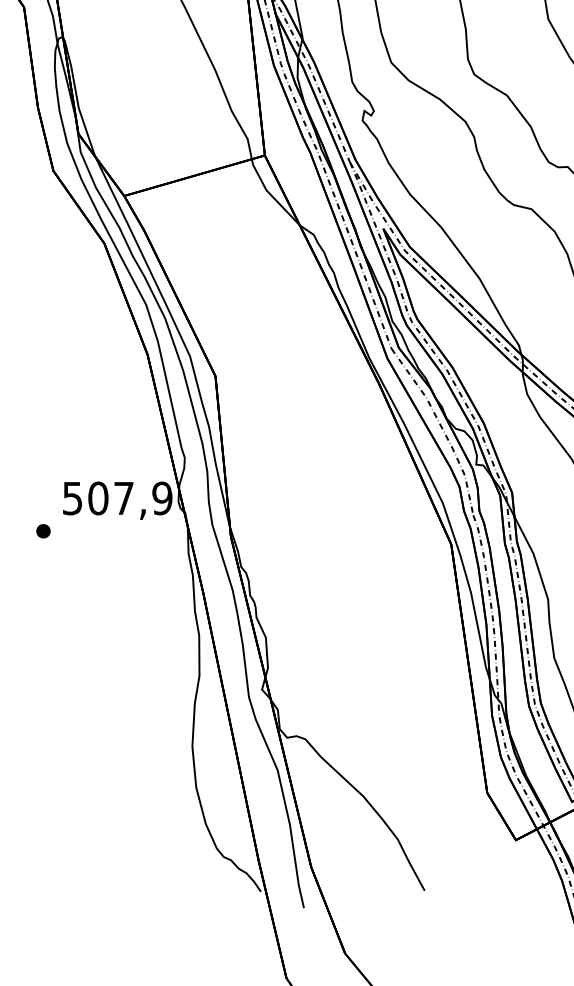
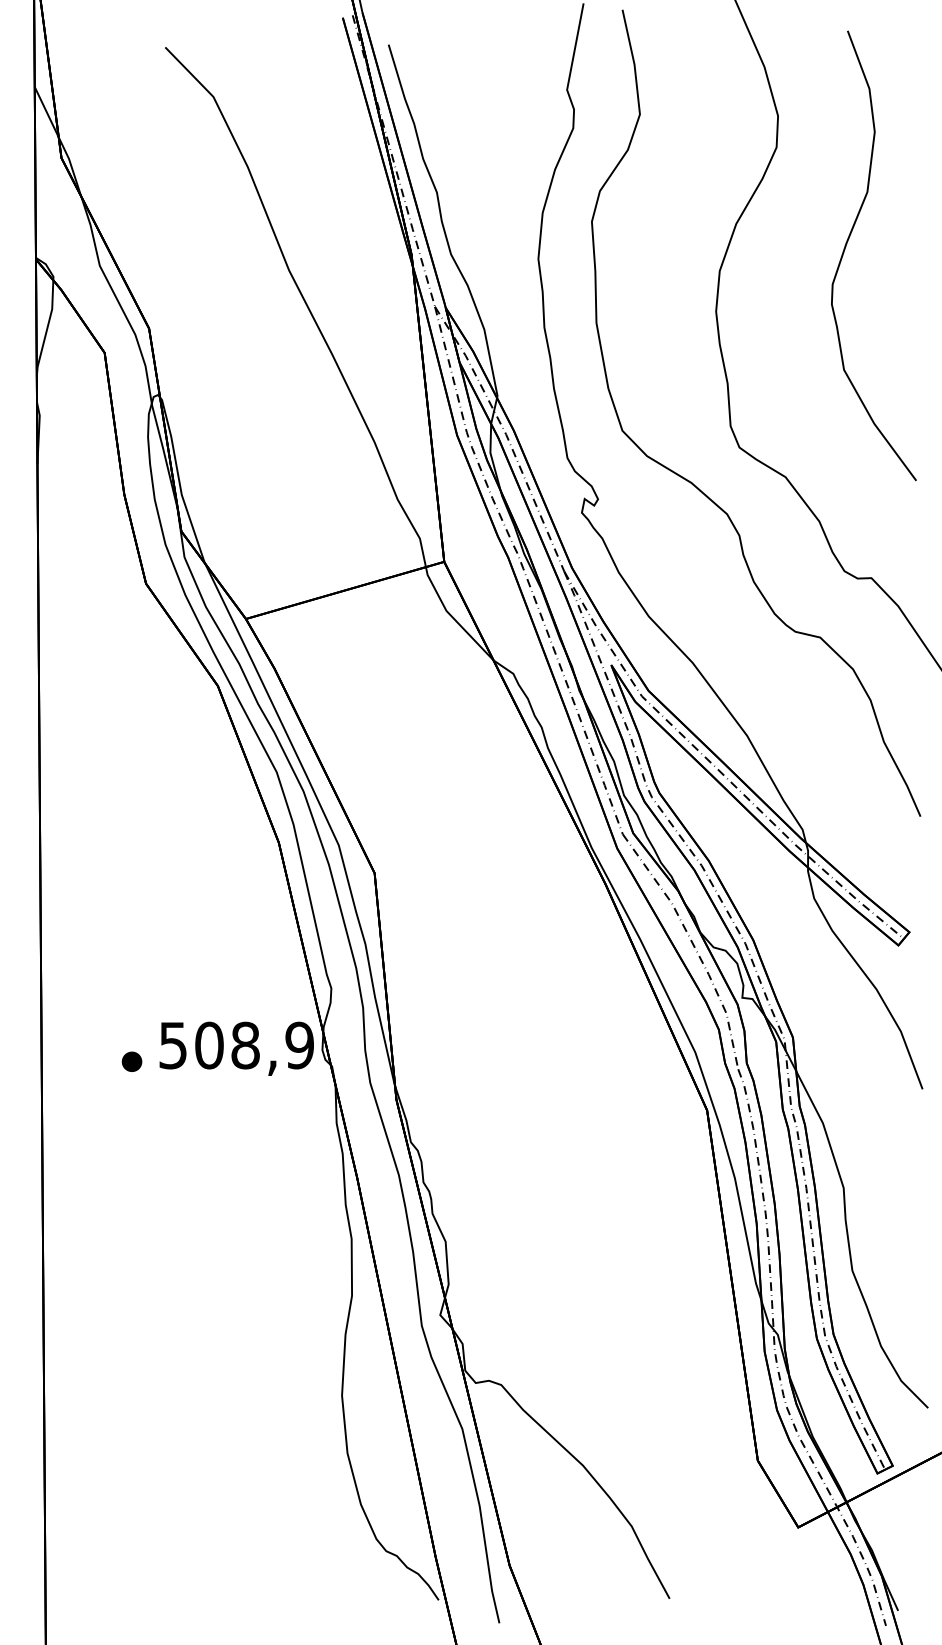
text: (123, 498) -> (245, 1045), 507,9 -> 508,9
part: (43, 531) -> (131, 1061), moved

